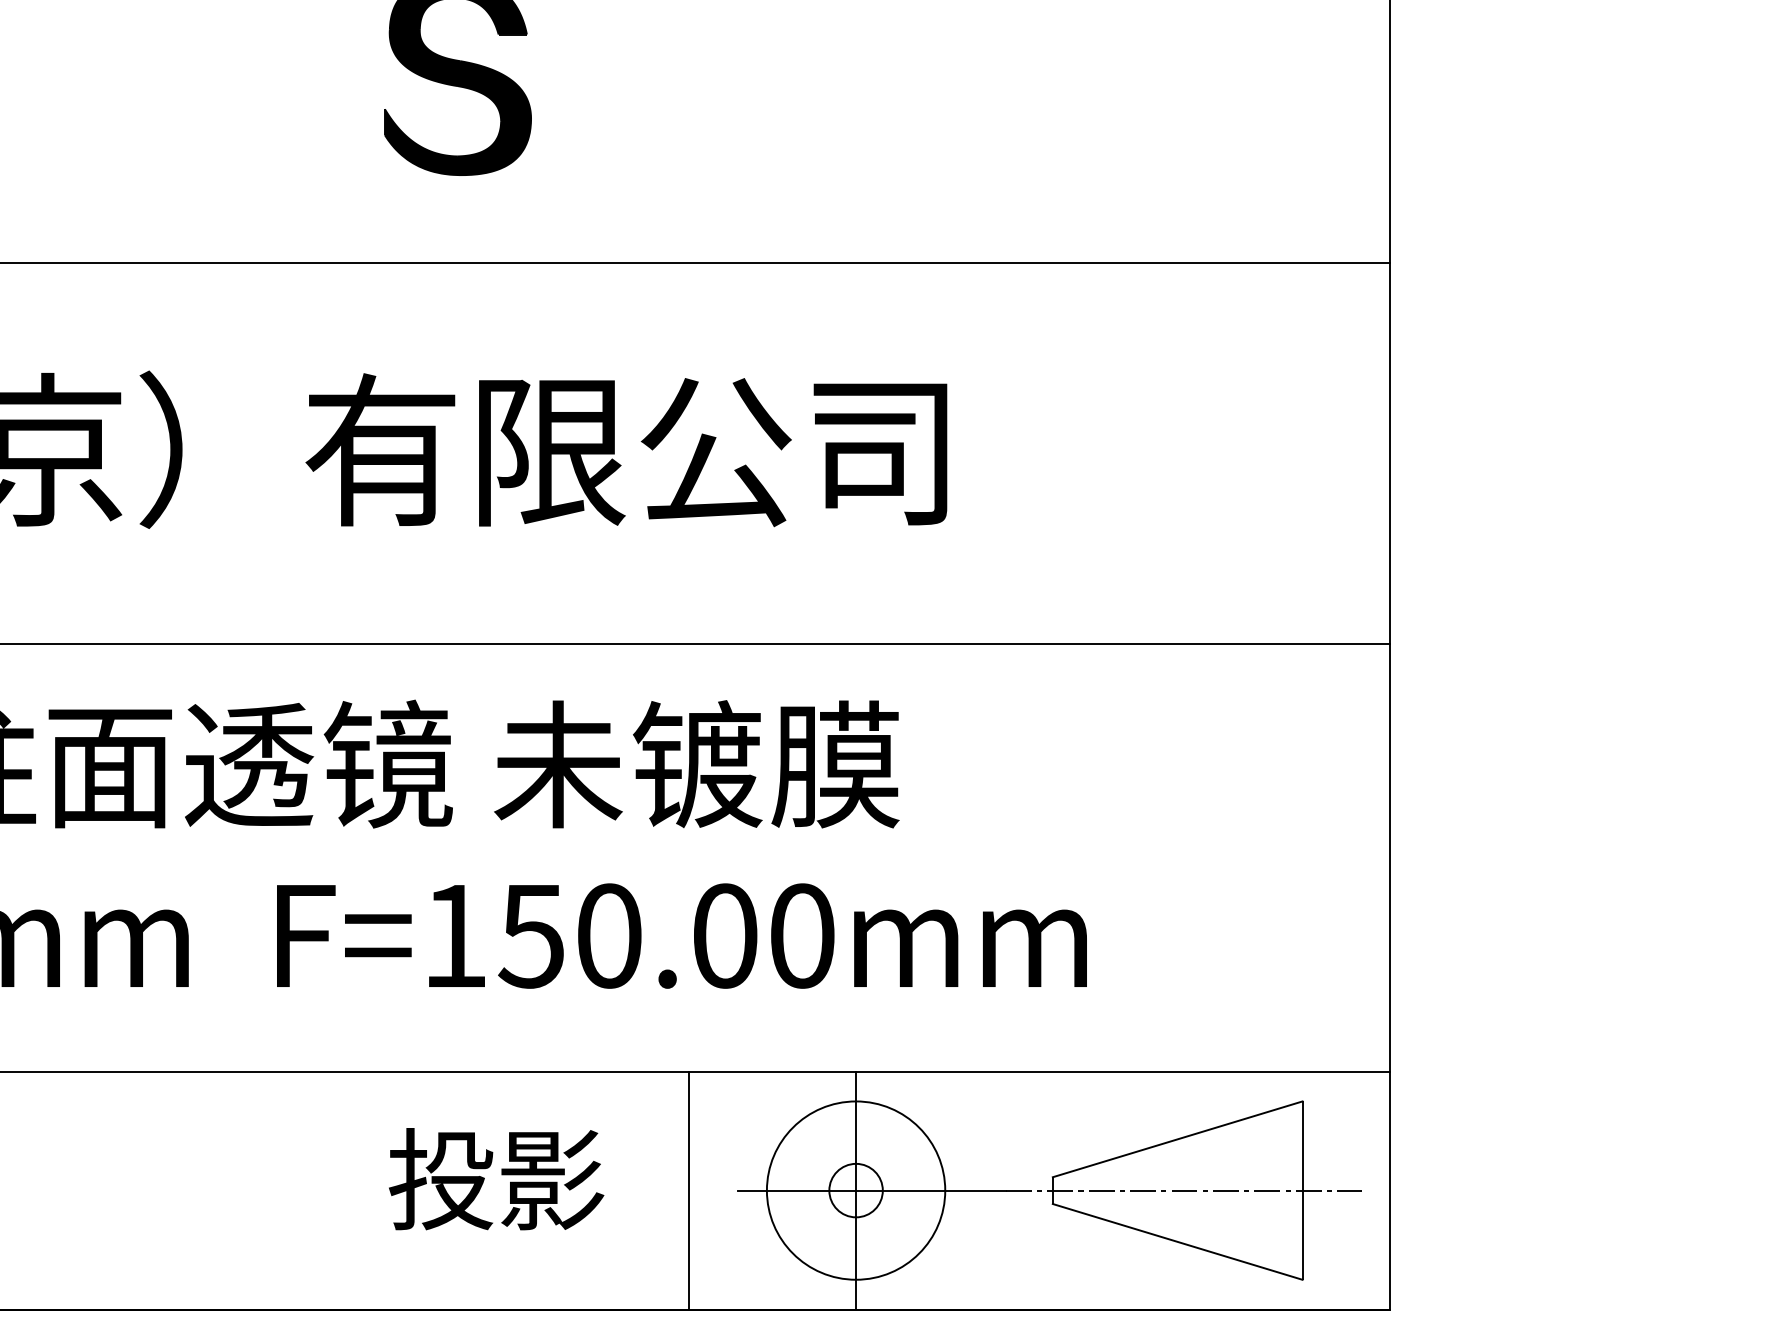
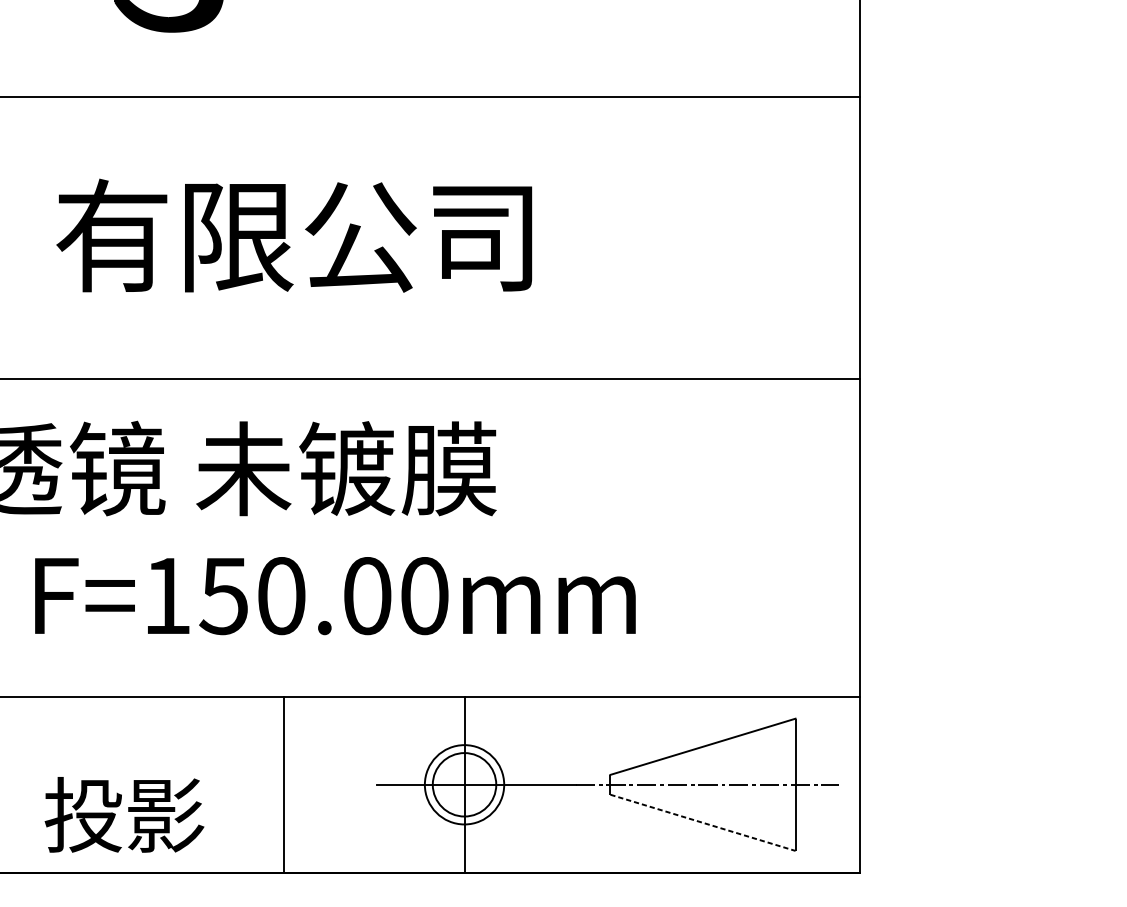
text: (496, 1179) -> (124, 815), moved
line: (689, 1190) -> (284, 784), moved
circle: (855, 1190) -> (464, 784), size x0.6
circle: (855, 1190) -> (464, 784), size x1.6
line: (1178, 1242) -> (703, 823), solid -> dashed

